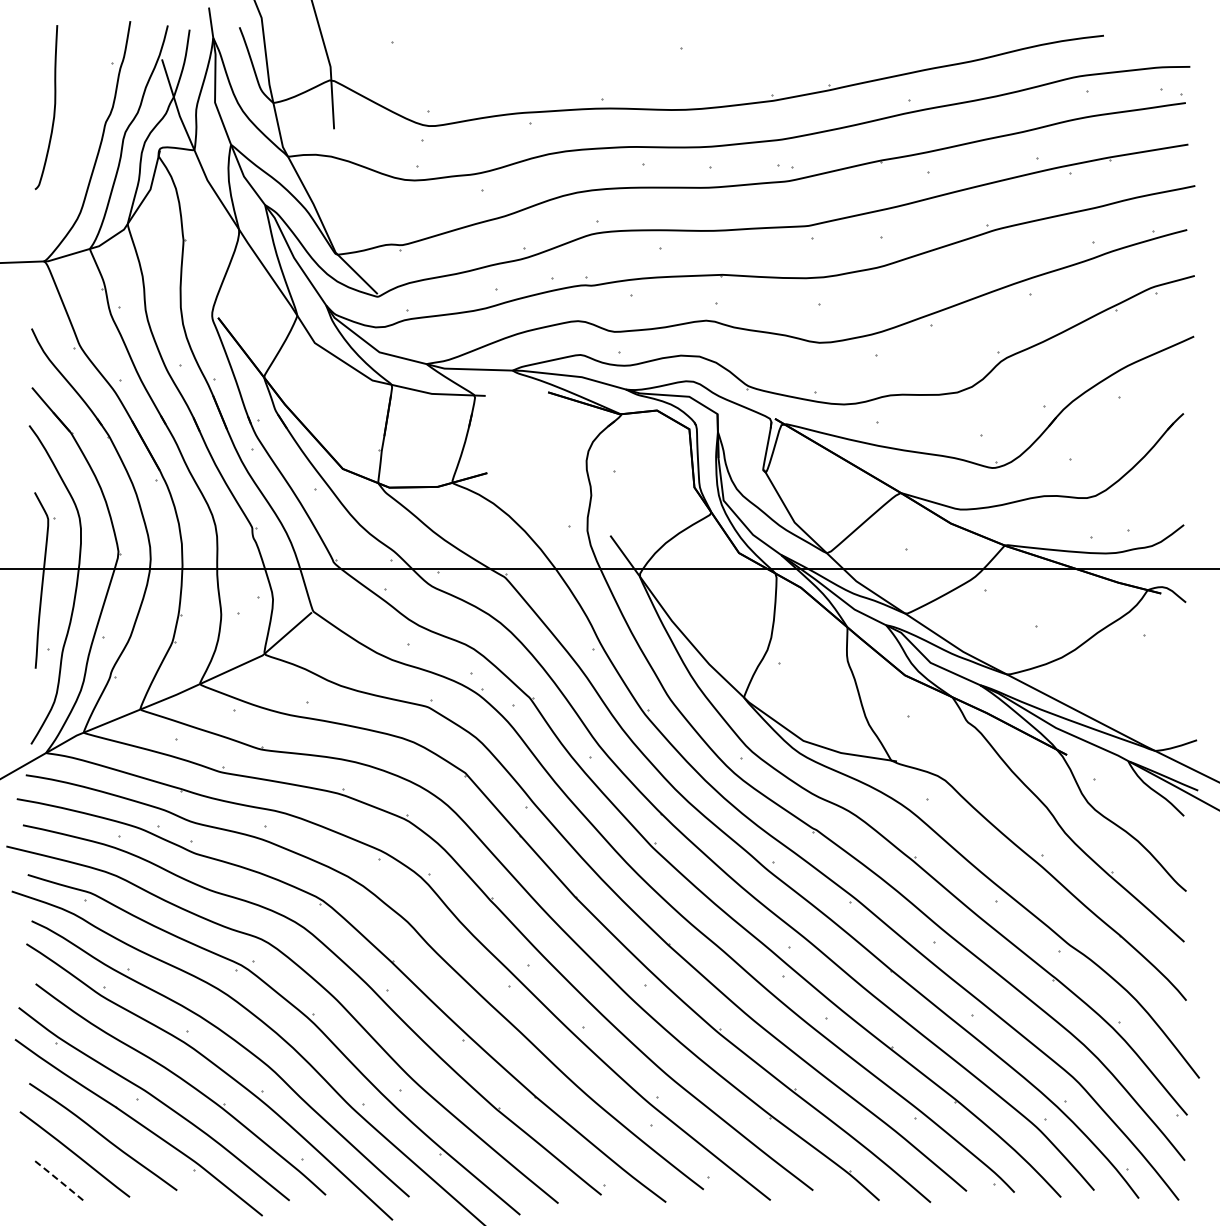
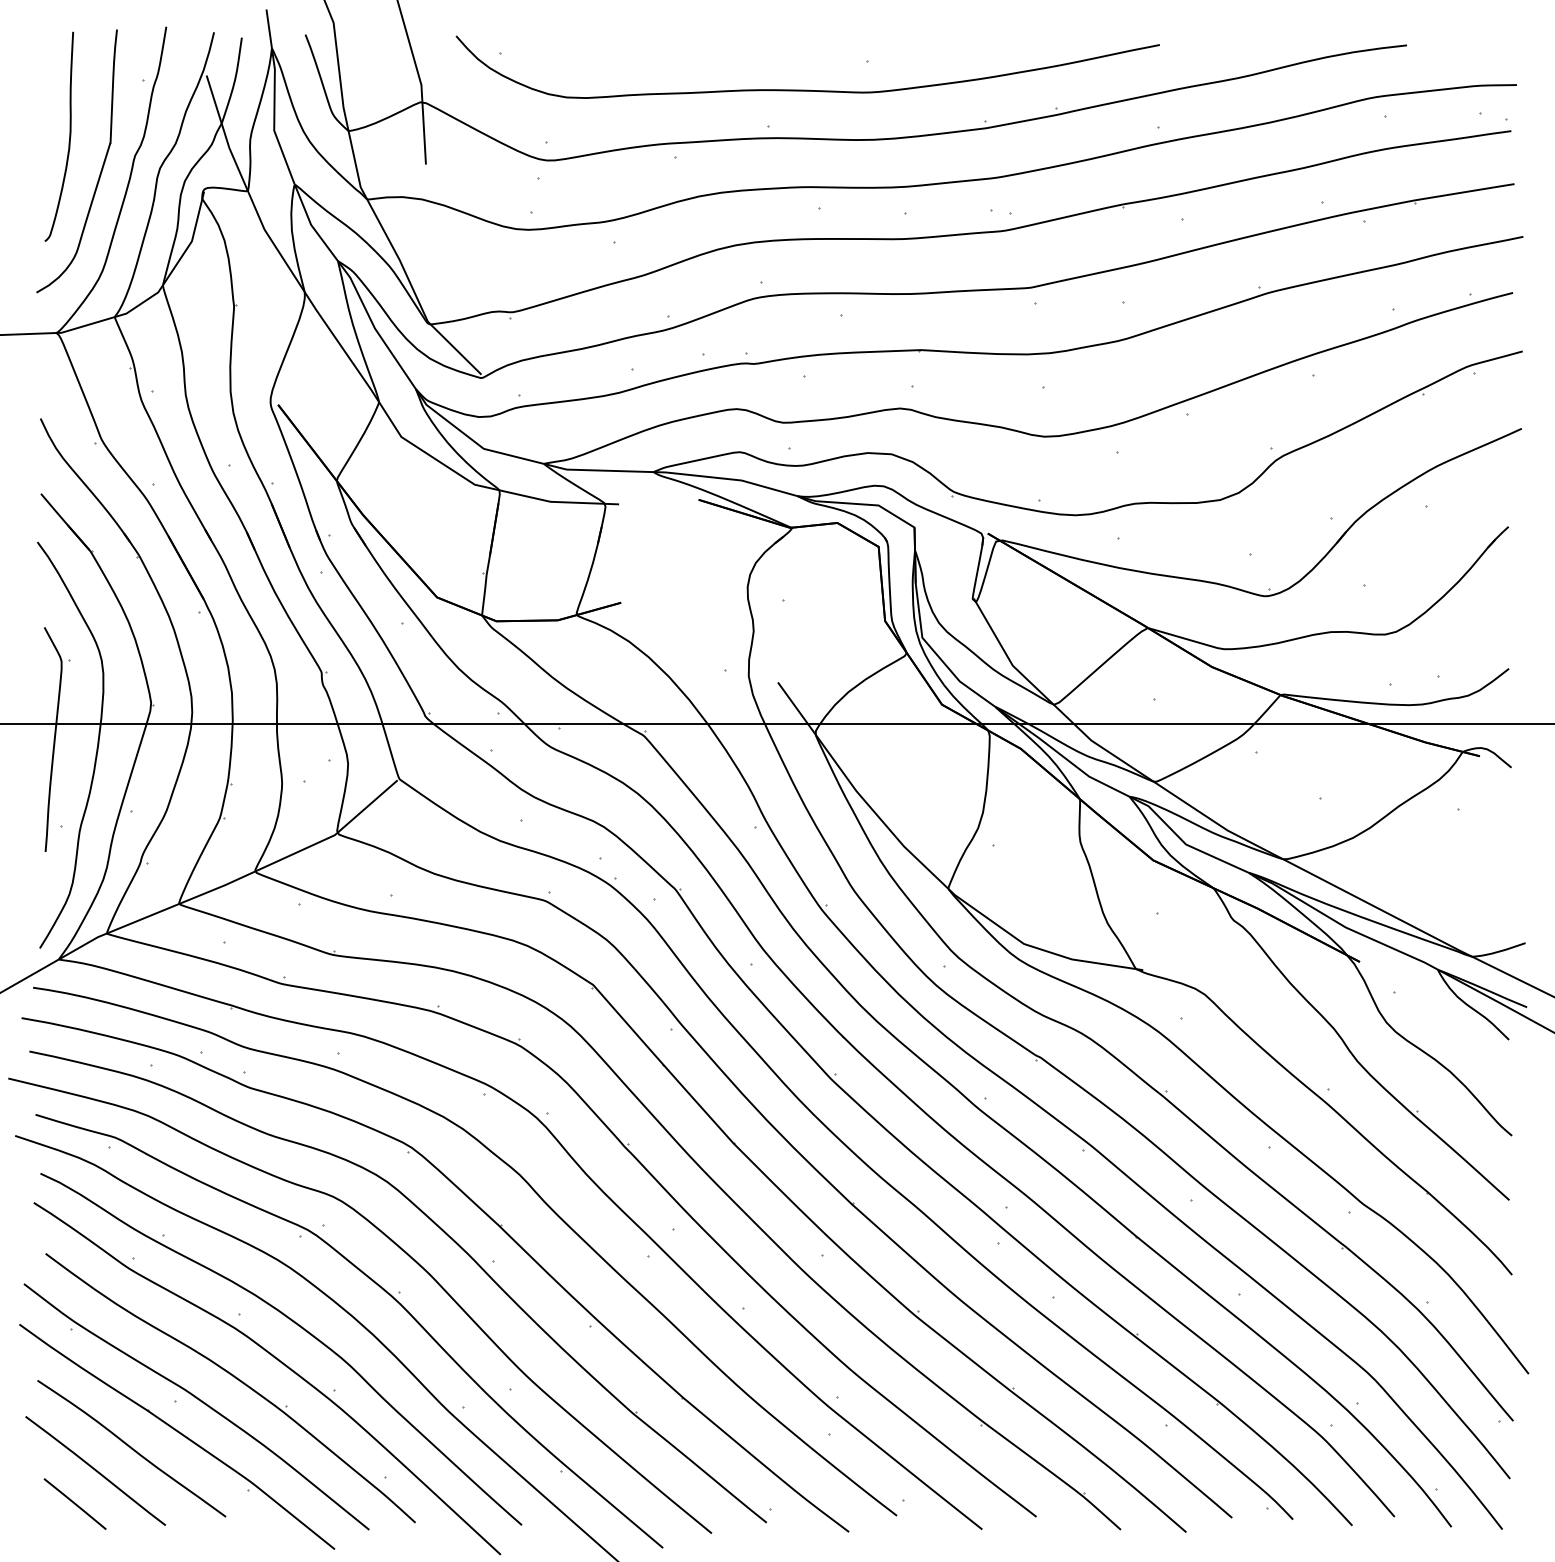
curve: (633, 70) -> (807, 89), added
part: (79, 130) -> (101, 166), added
line: (59, 1180) -> (75, 1504), dashed -> solid

